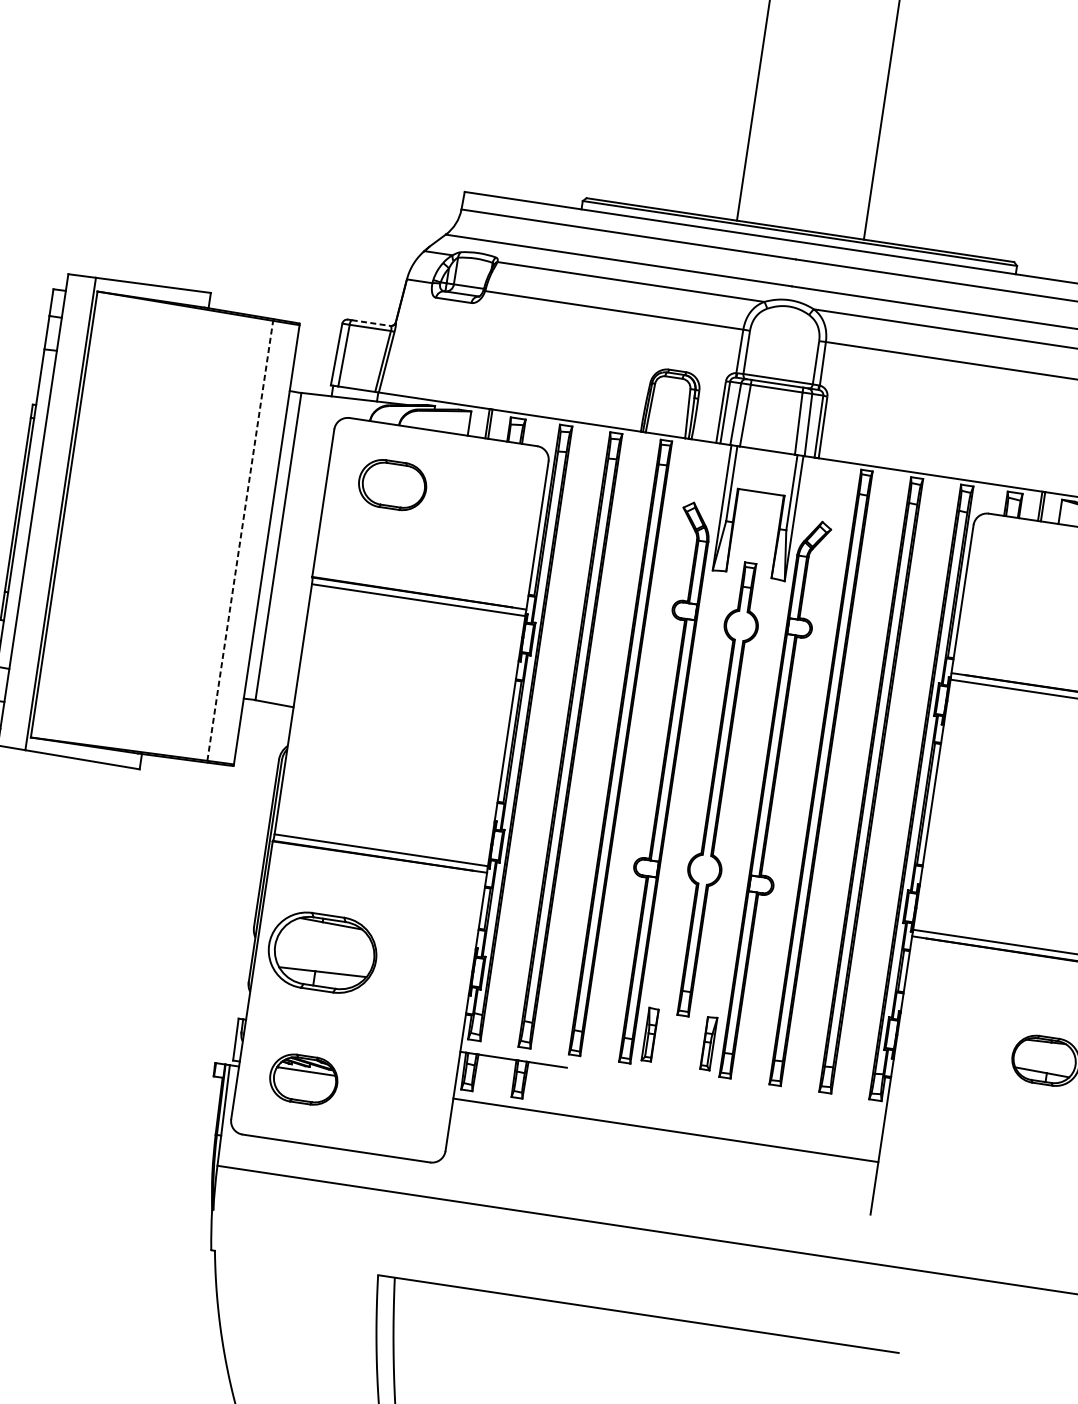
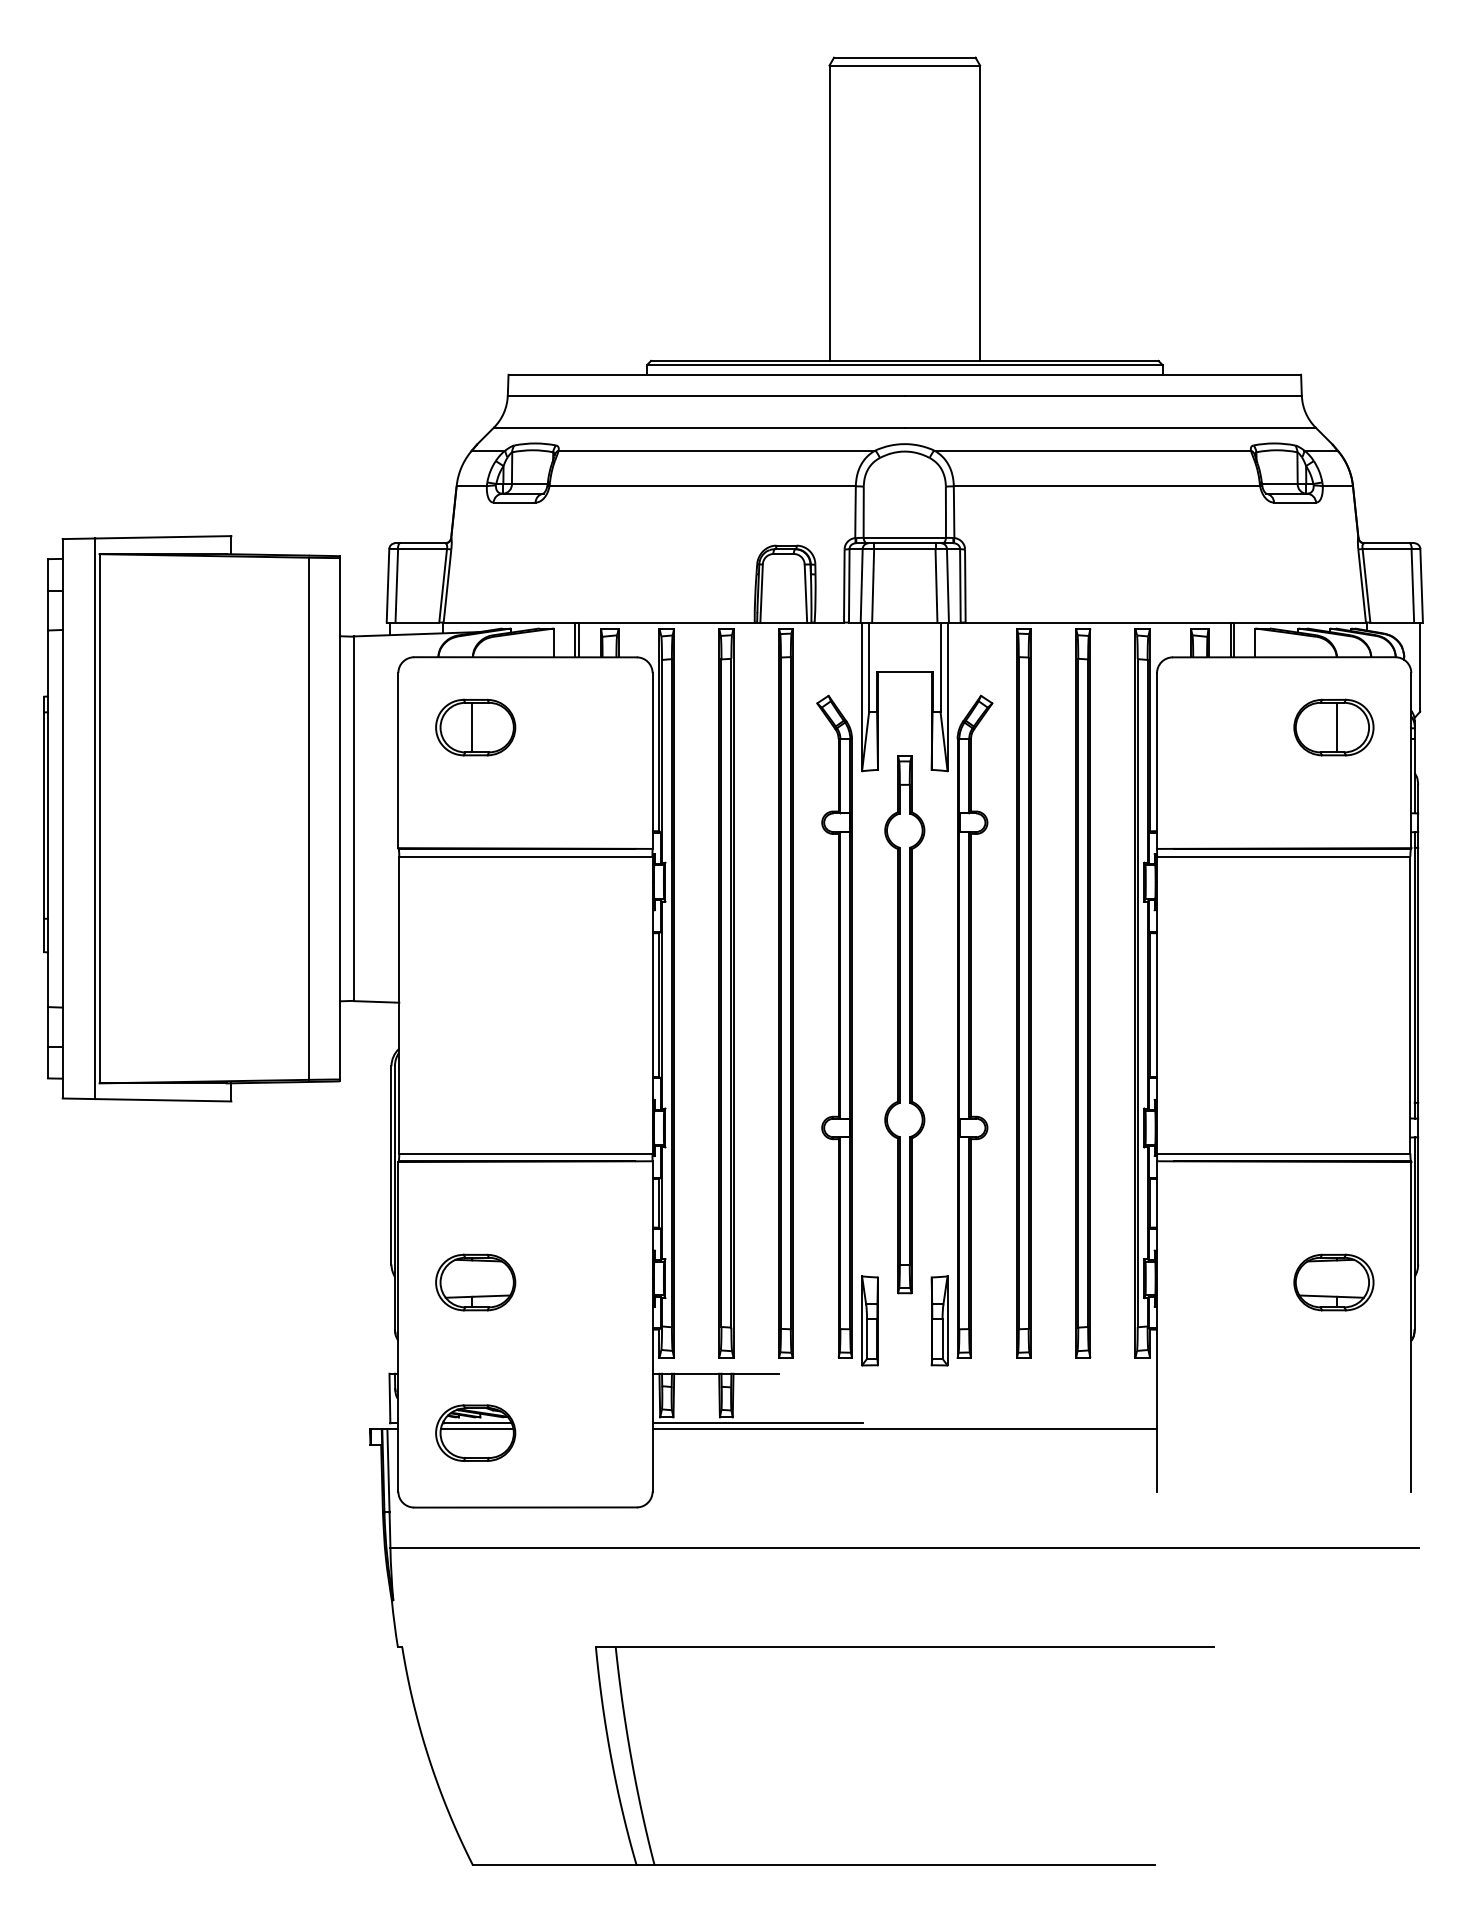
line: (371, 323) -> (422, 543), dashed -> solid
line: (389, 484) -> (472, 727), added
line: (240, 540) -> (308, 818), dashed -> solid
part: (322, 952) -> (475, 1282), size x0.62
part: (649, 1034) -> (869, 1320), size x1.43
part: (708, 1043) -> (939, 1320), size x1.43
line: (304, 1076) -> (476, 1429), added
line: (542, 1106) -> (757, 1423), added

